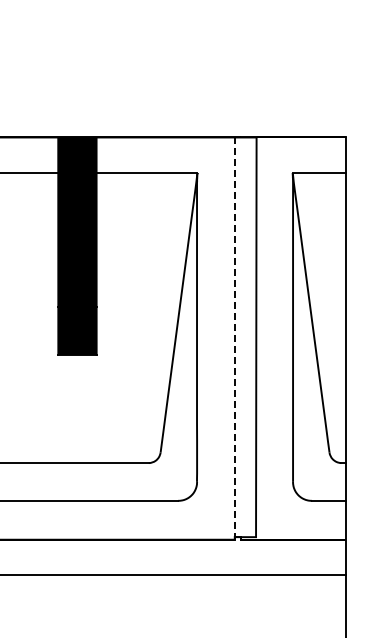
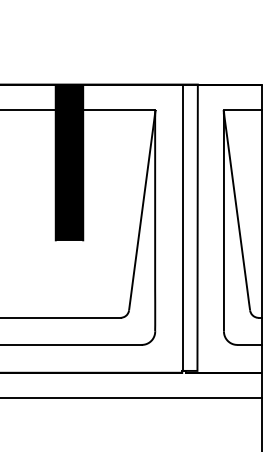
line: (235, 337) -> (182, 227), dashed -> solid

